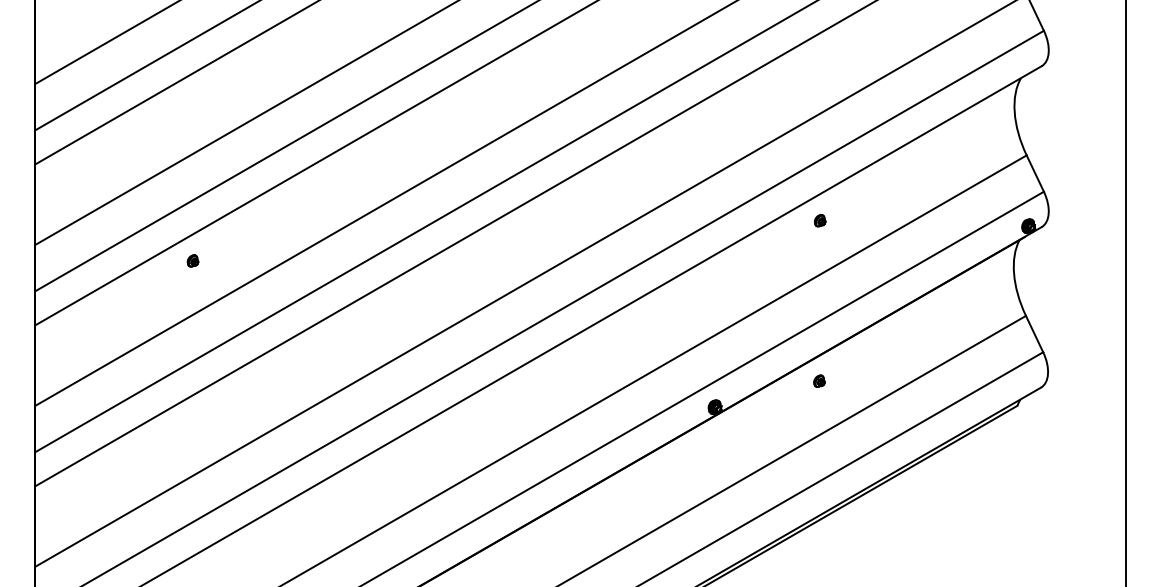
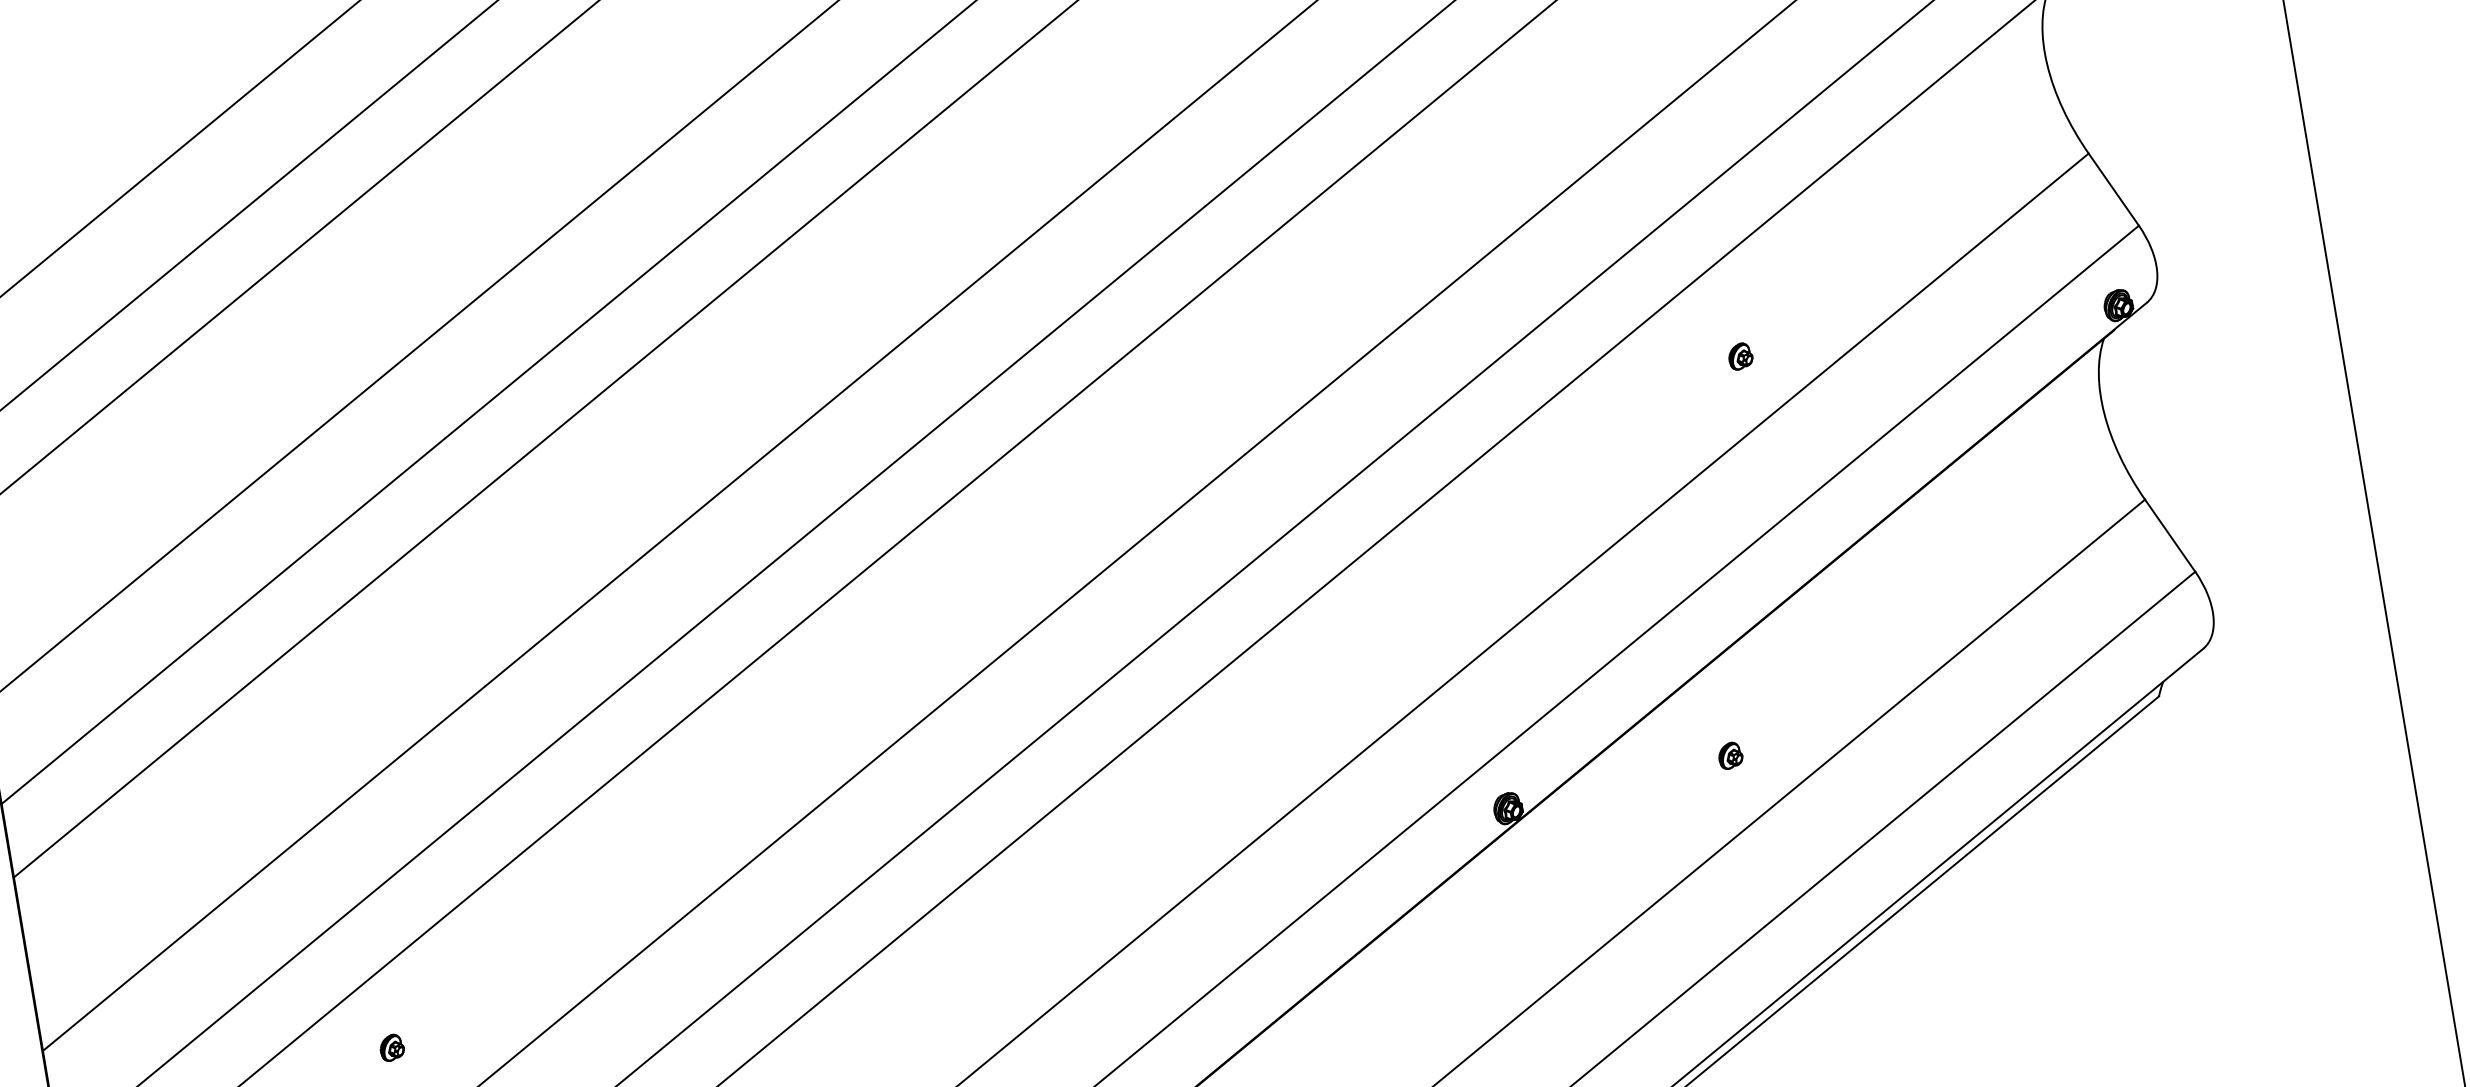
part: (820, 220) -> (1741, 355), moved
part: (192, 260) -> (390, 1046), moved
part: (819, 380) -> (1730, 754), moved

